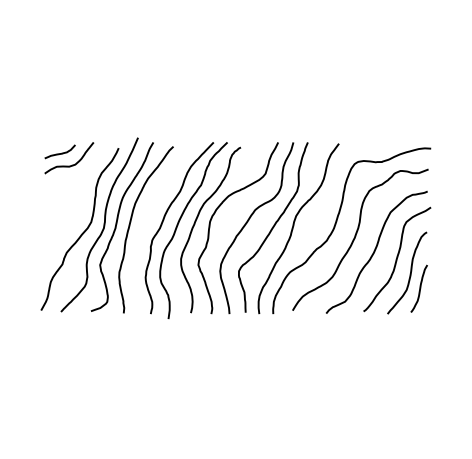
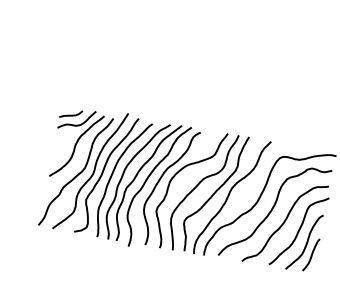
curve: (74, 193) -> (76, 145), added
curve: (145, 223) -> (123, 175), added

